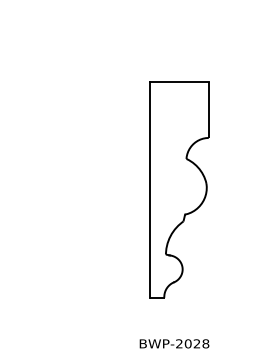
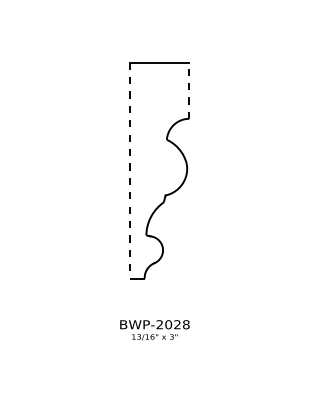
line: (208, 109) -> (188, 90), solid -> dashed
line: (150, 189) -> (130, 170), solid -> dashed

